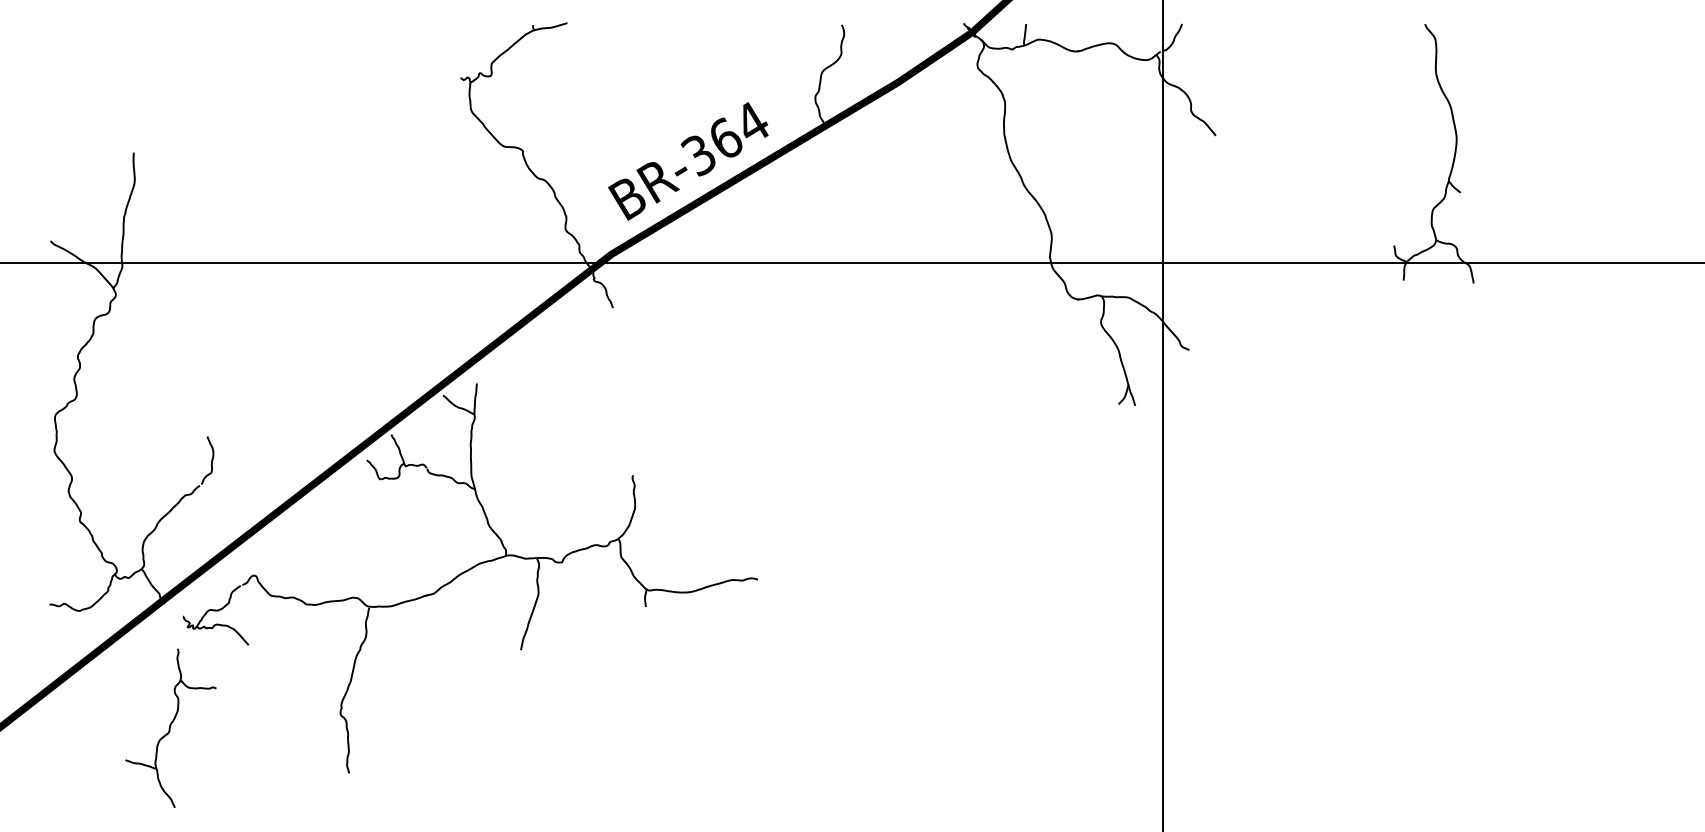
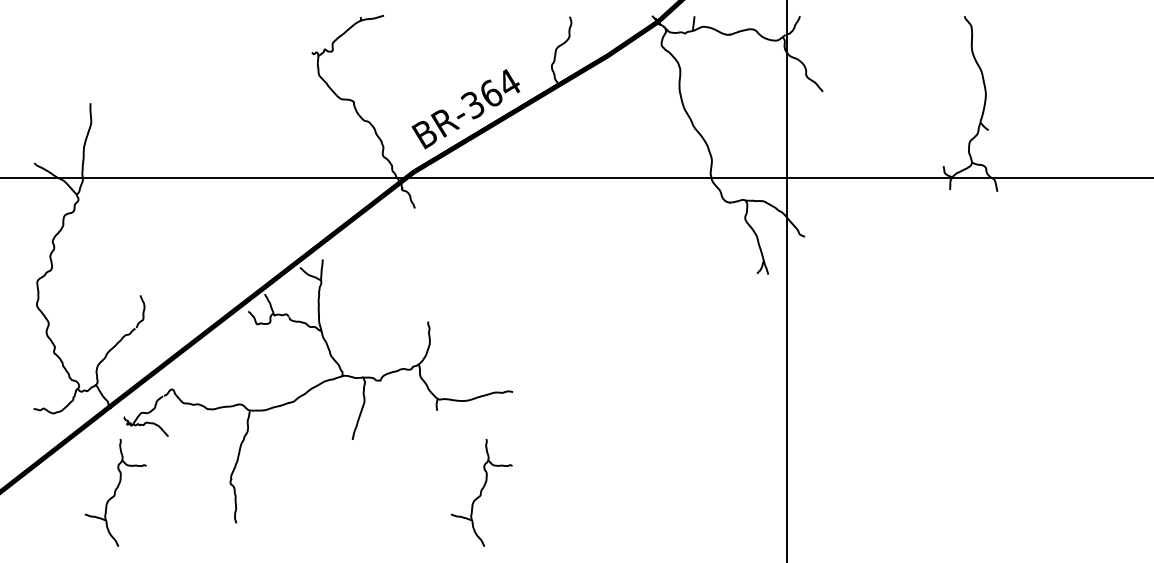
part: (711, 727) -> (481, 492), added

